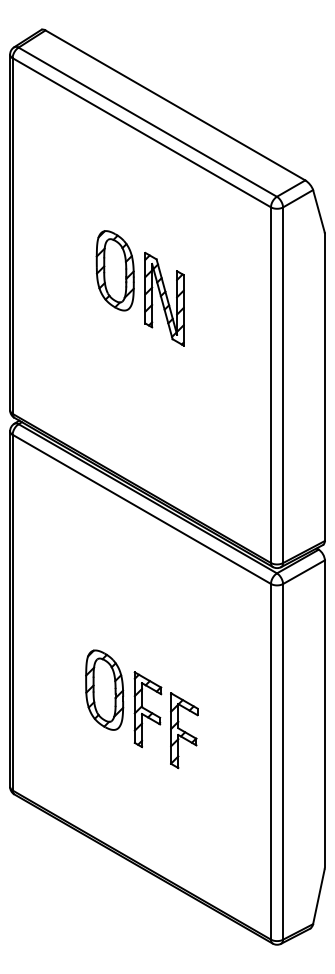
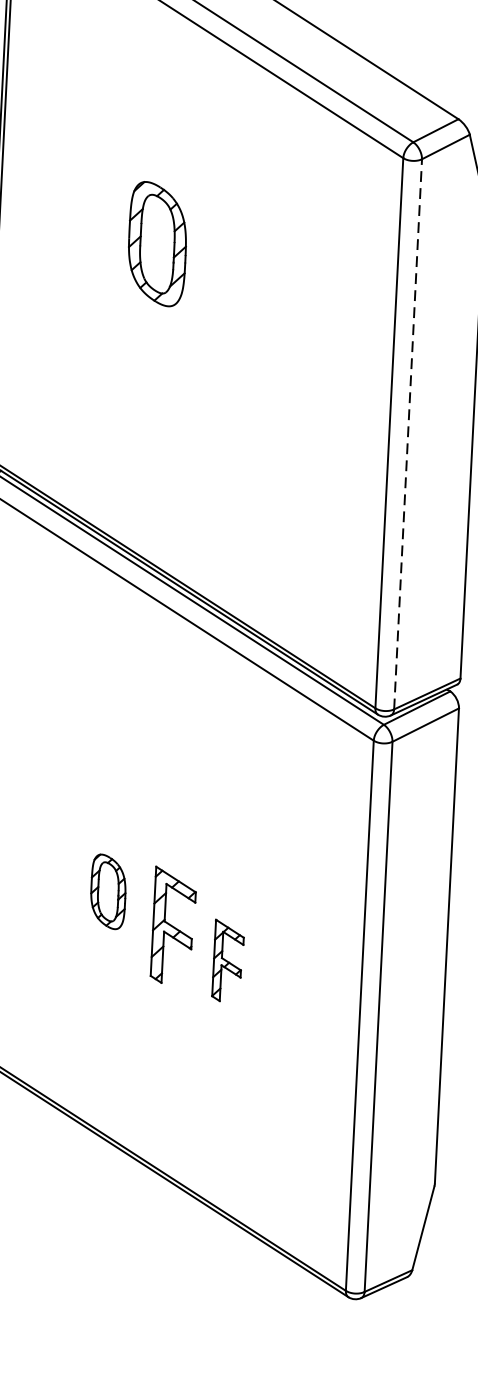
part: (164, 298) -> (231, 290), removed
line: (283, 385) -> (408, 434), solid -> dashed
part: (104, 689) -> (108, 890), size x0.6
part: (184, 730) -> (228, 960), size x0.7

